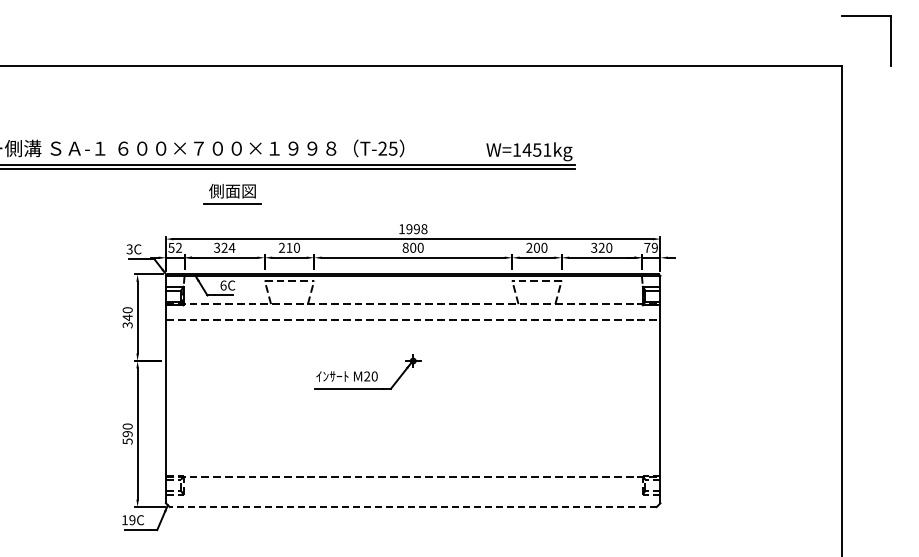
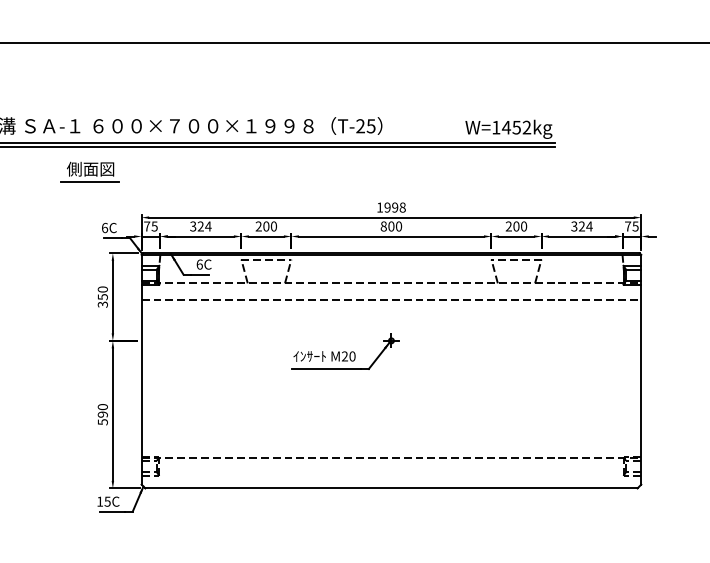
text: (547, 149) -> (527, 127), W=1451kg -> W=1452kg
part: (232, 194) -> (90, 172), moved
text: (175, 247) -> (151, 226), 52 -> 75
text: (289, 247) -> (266, 226), 210 -> 200
text: (608, 247) -> (588, 226), 320 -> 324
text: (654, 247) -> (635, 226), 79 -> 75
text: (129, 249) -> (104, 228), 3C -> 6C
text: (127, 317) -> (102, 296), 340 -> 350
line: (412, 507) -> (390, 488), dashed -> solid
text: (132, 519) -> (107, 501), 19C -> 15C

